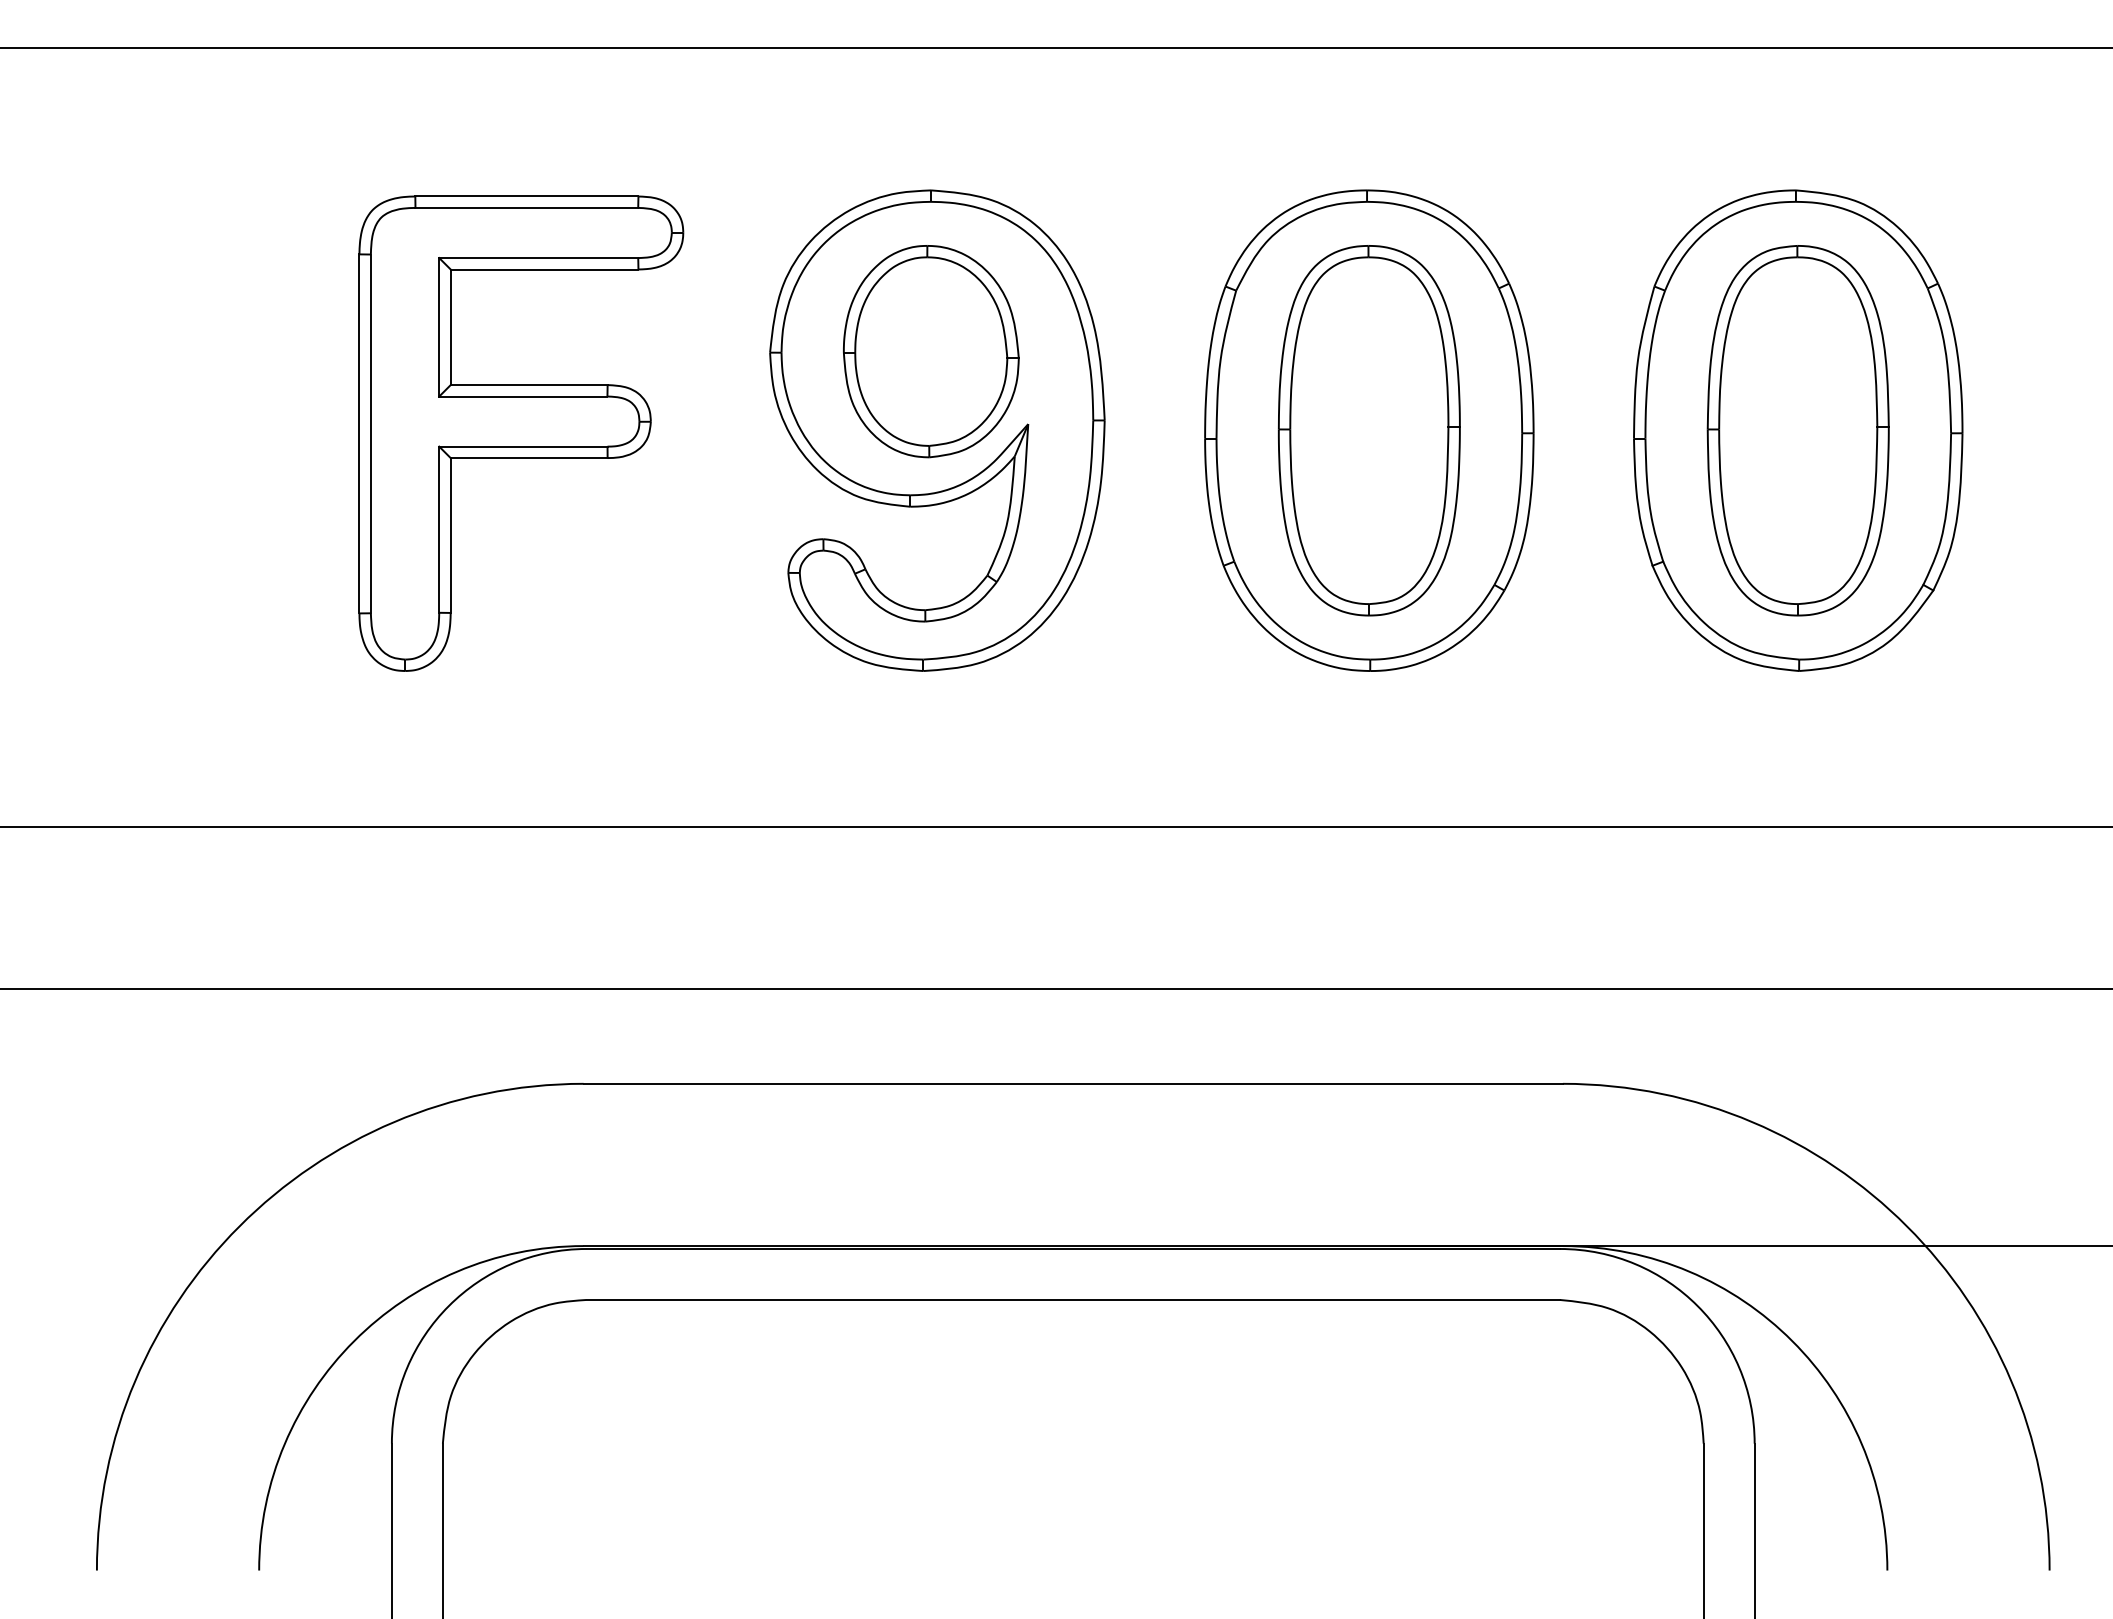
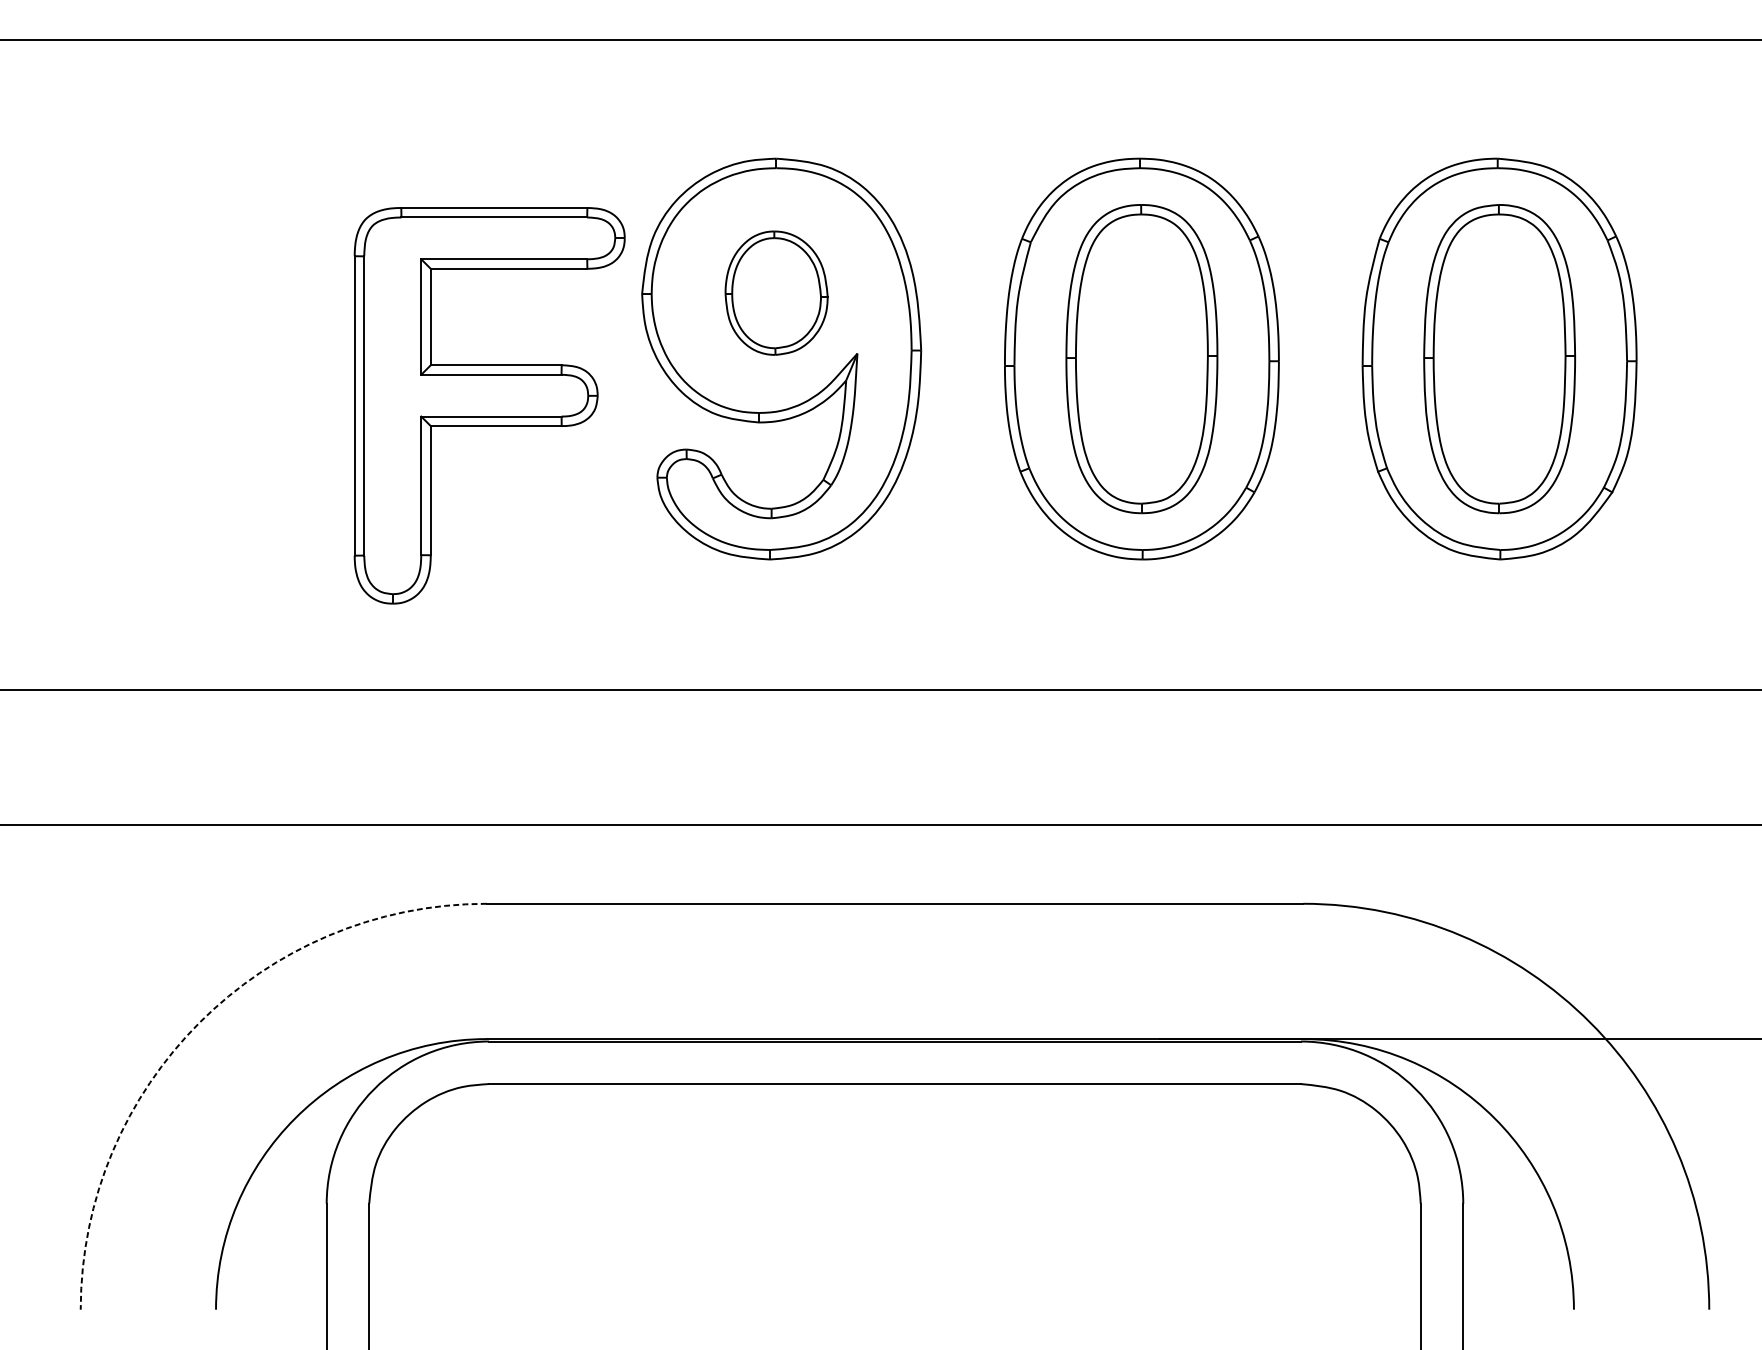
part: (931, 351) -> (776, 293), size x0.7
part: (521, 433) -> (489, 405), moved
arc: (239, 1226) -> (199, 1022), solid -> dashed

